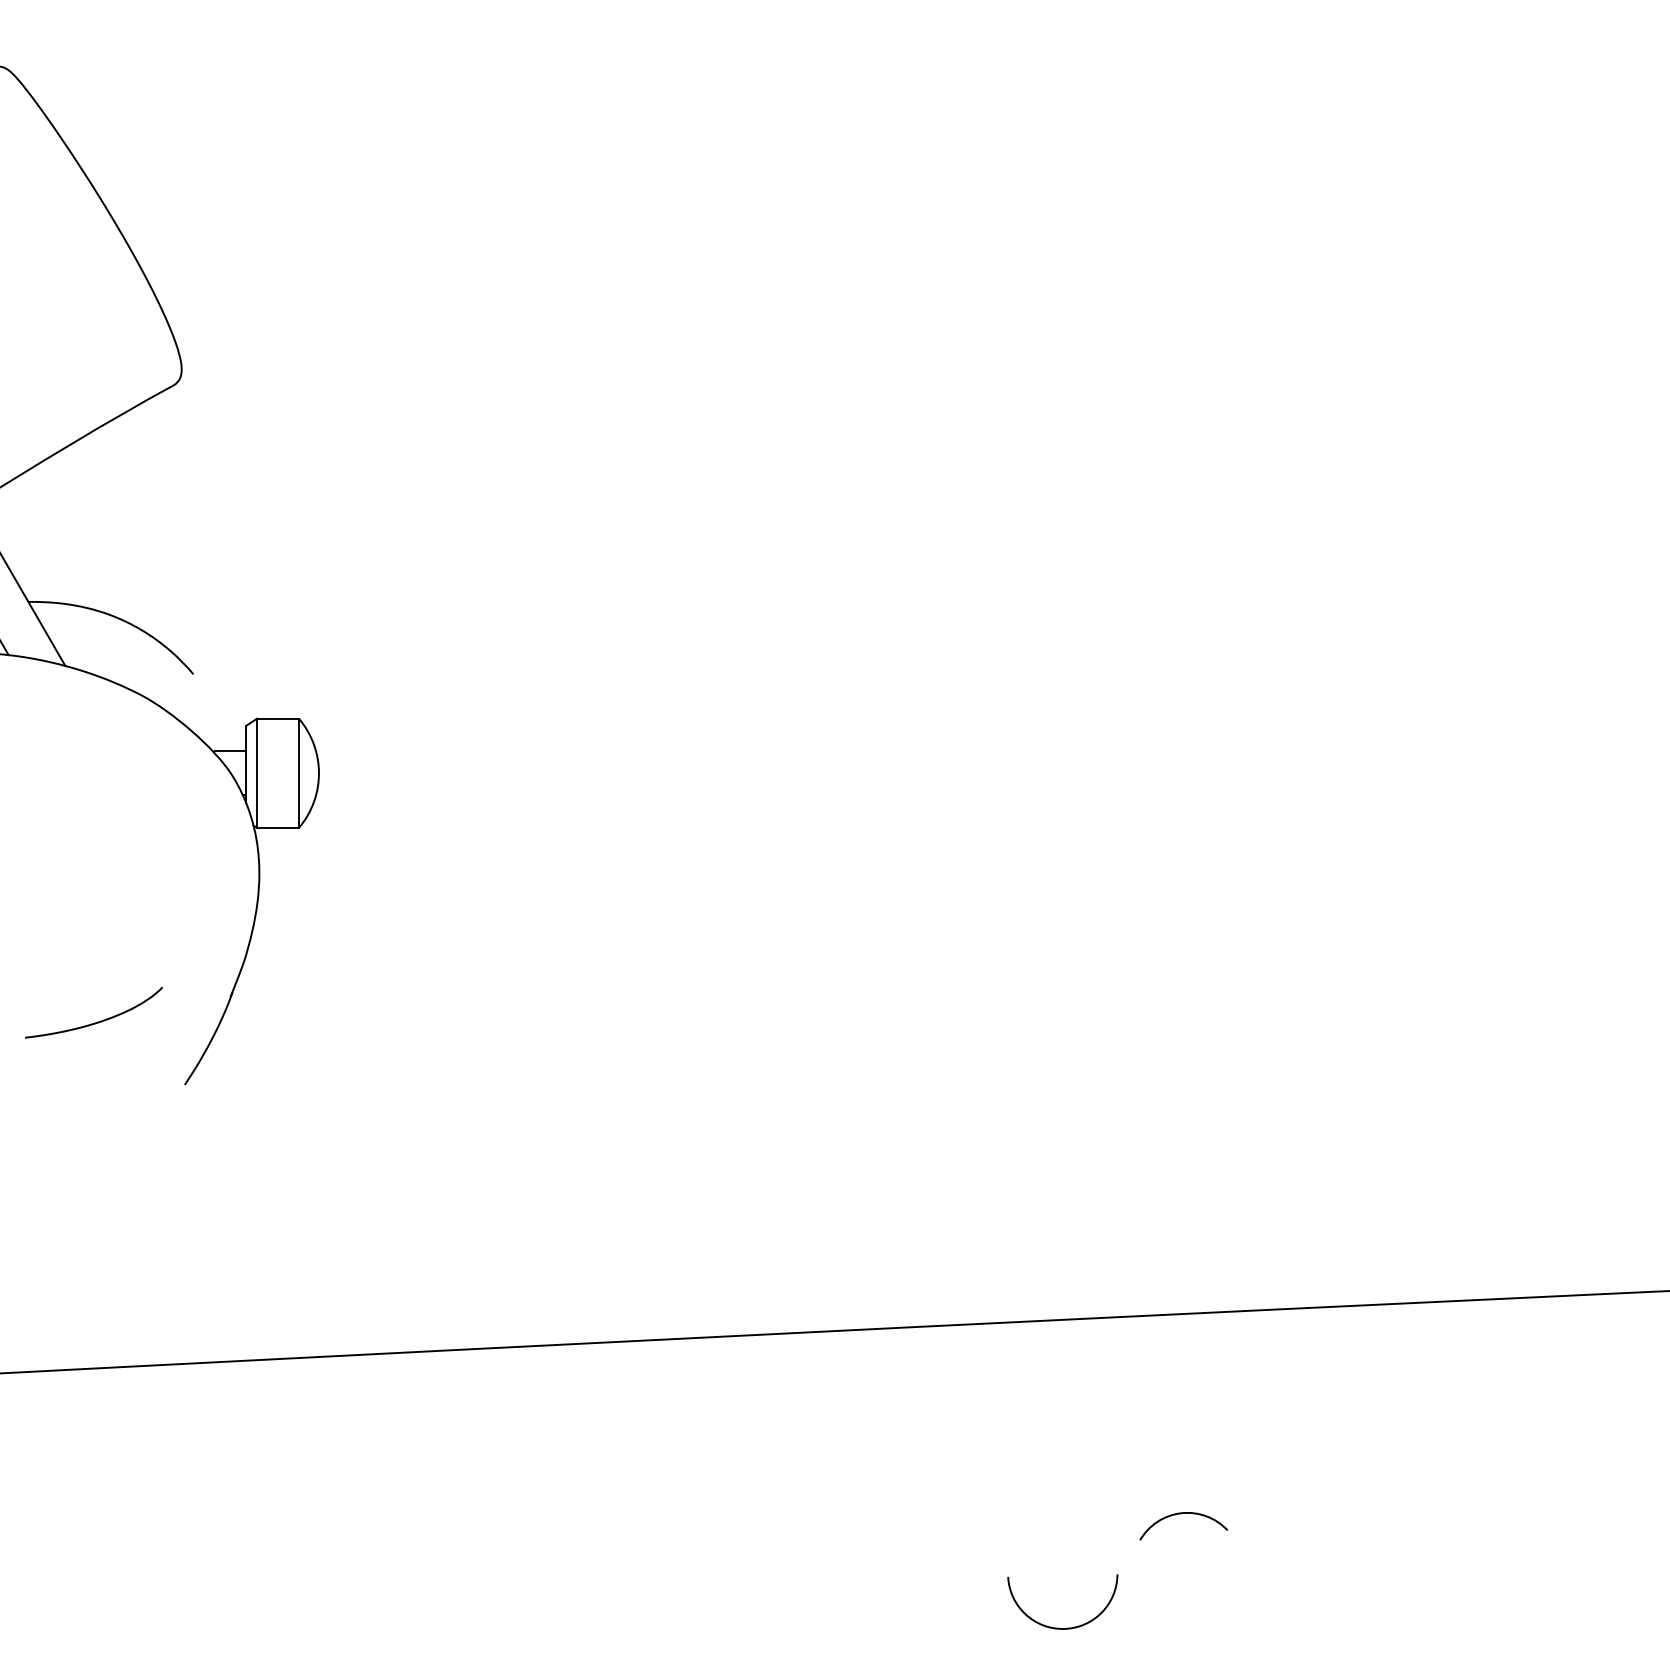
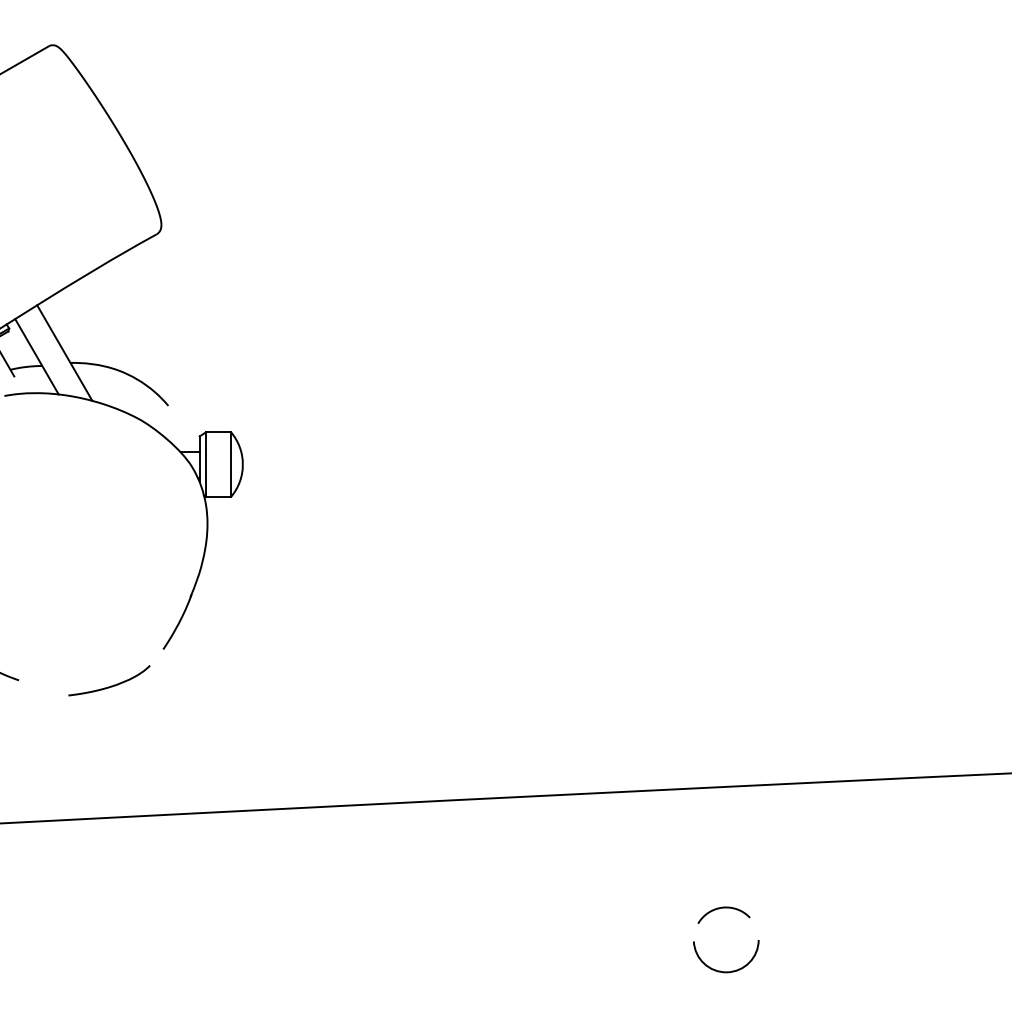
curve: (97, 1020) -> (111, 685), moved
arc: (1182, 1514) -> (723, 908), moved
arc: (1063, 1627) -> (726, 971), moved

